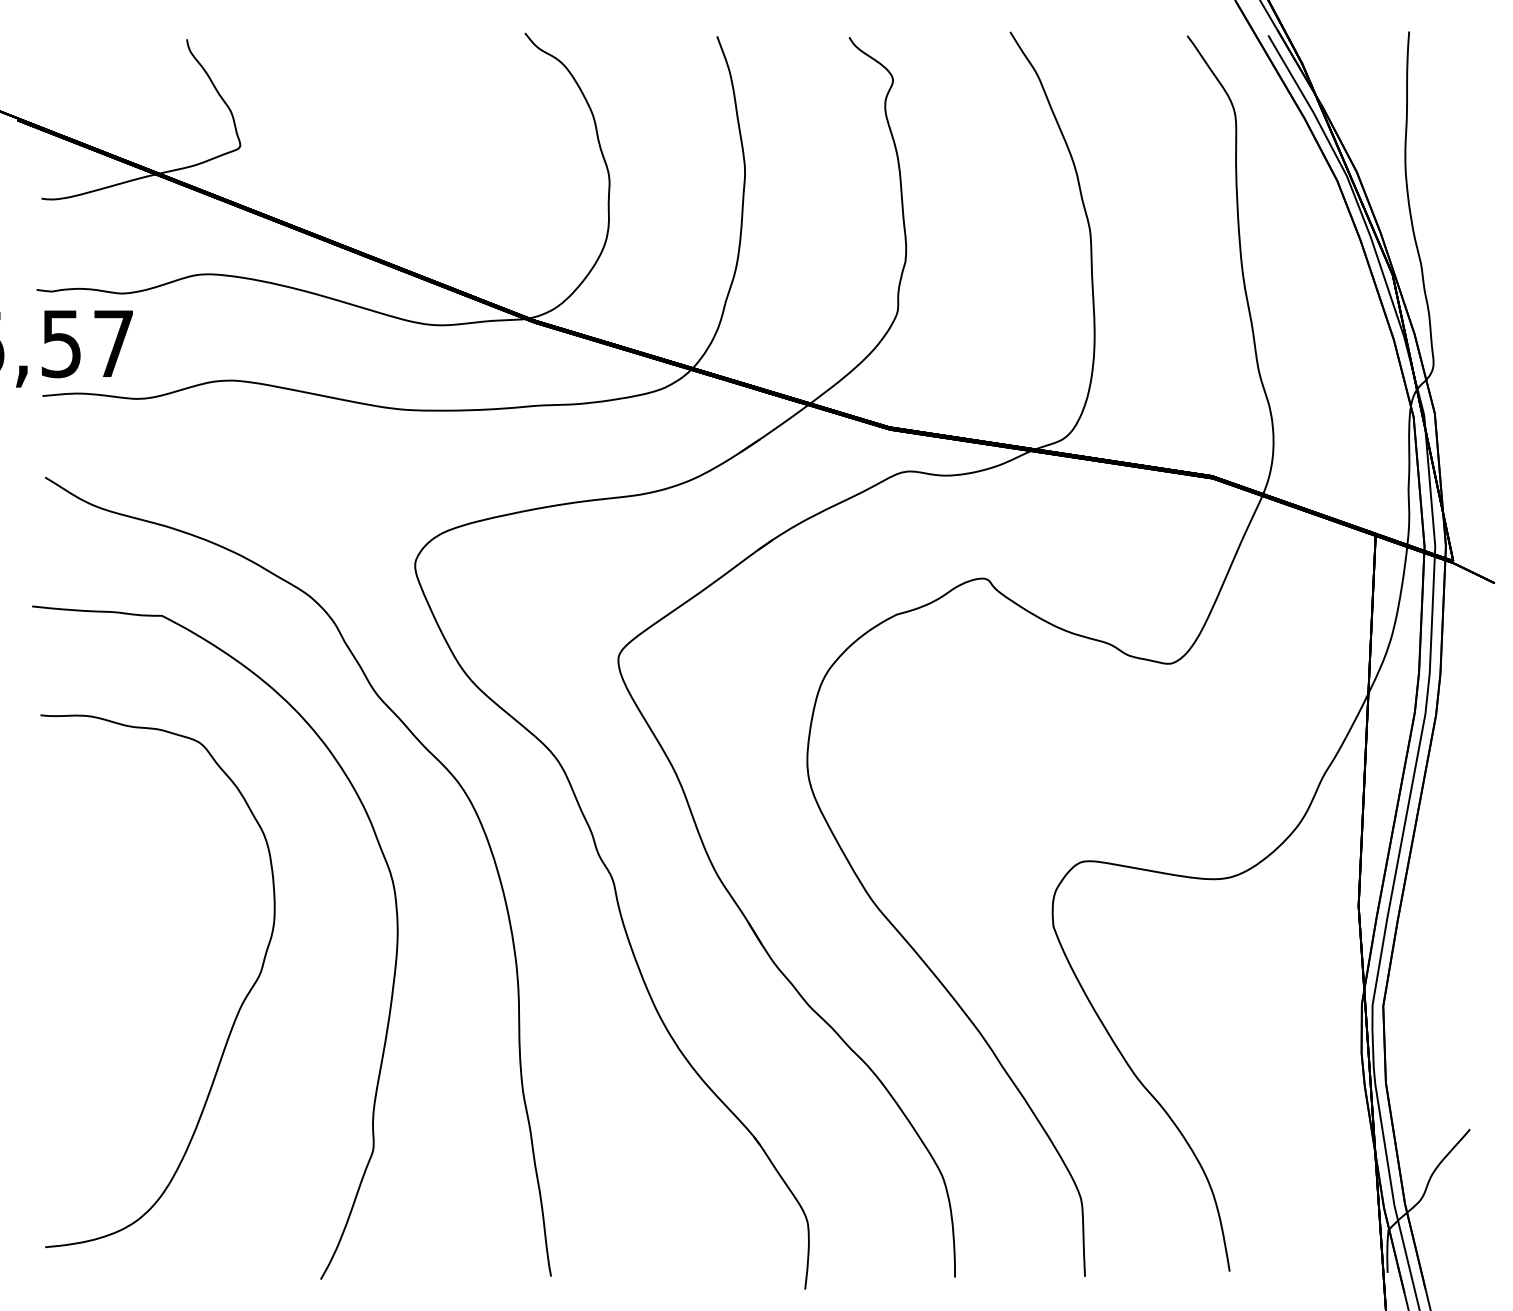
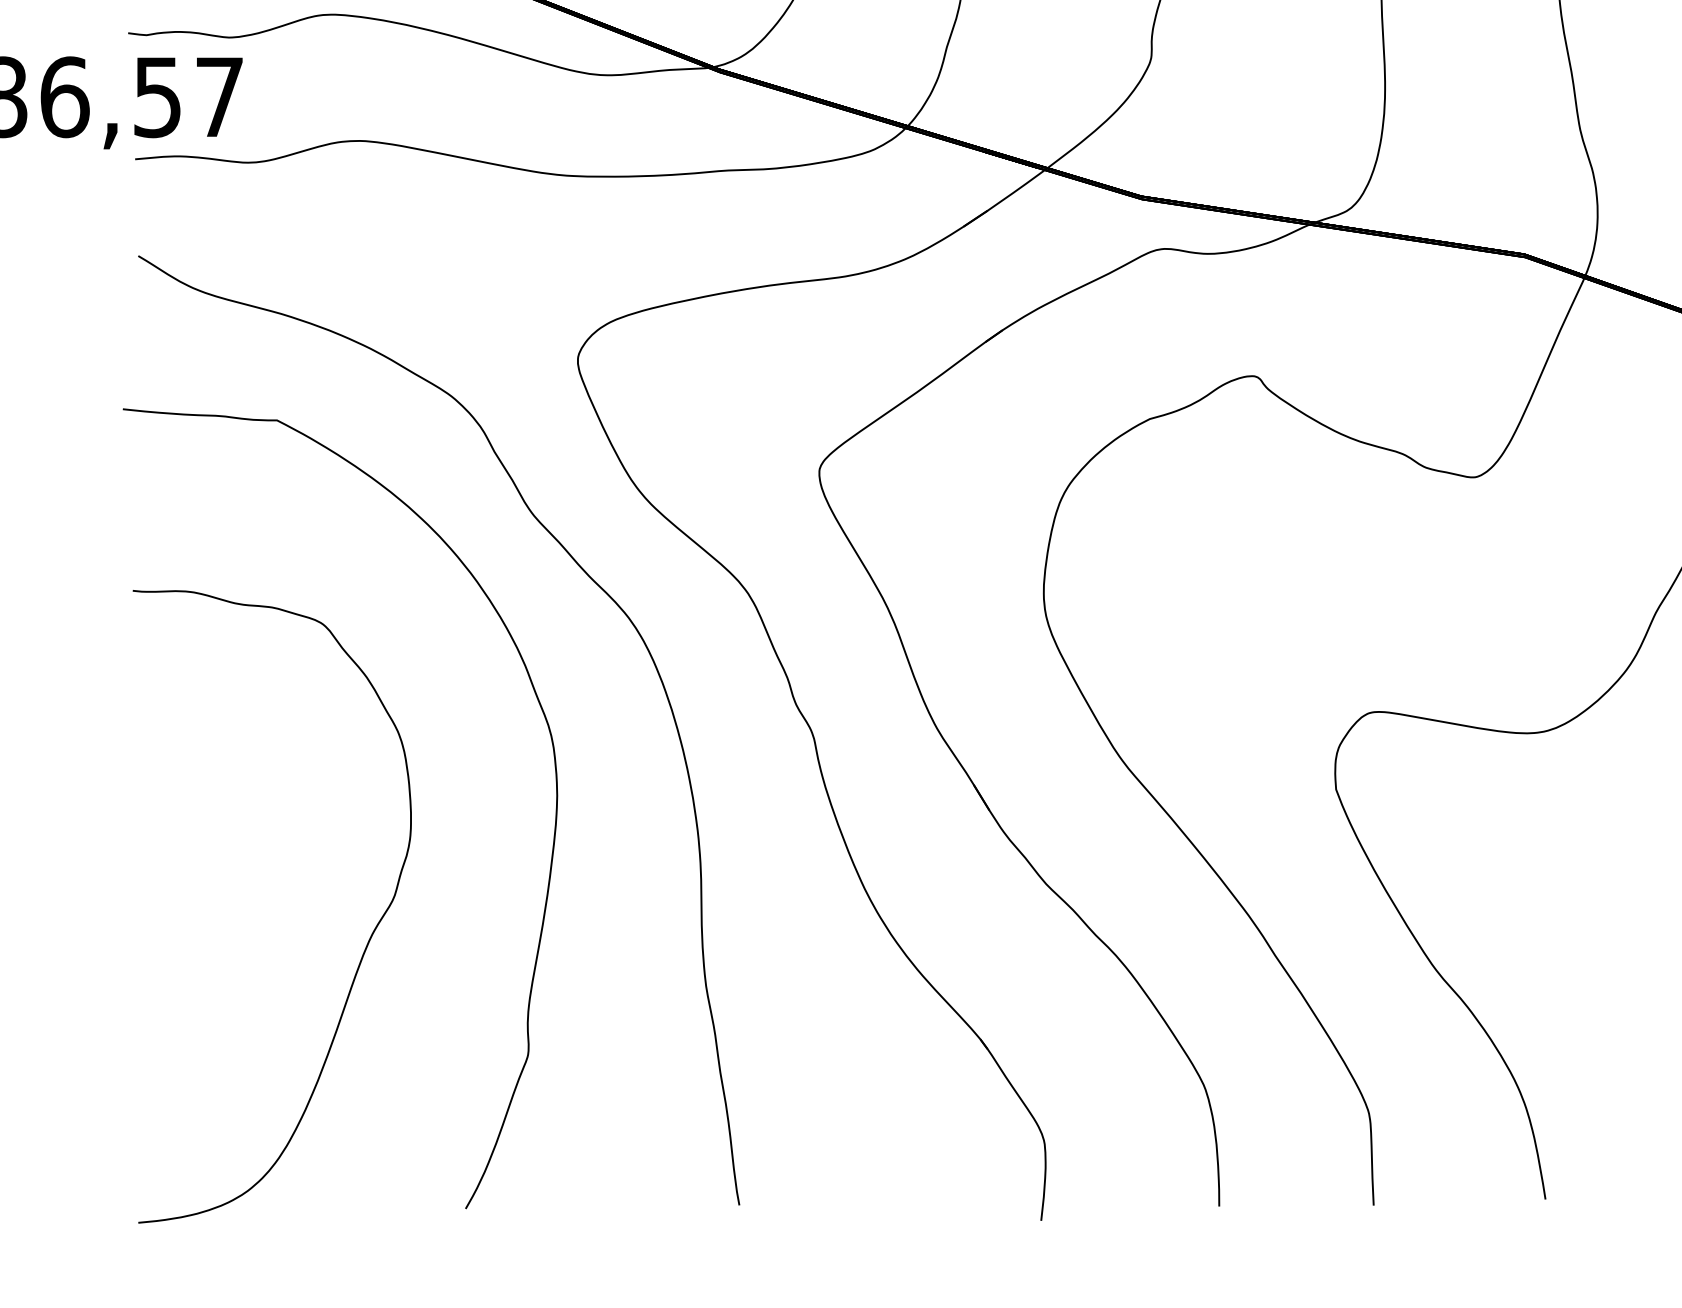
curve: (235, 1016) -> (364, 948), moved

